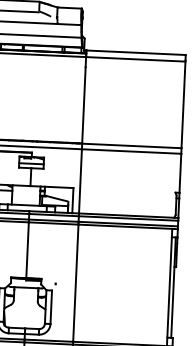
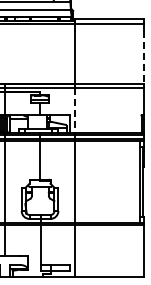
line: (183, 109) -> (144, 57), solid -> dashed
line: (80, 182) -> (74, 111), solid -> dashed

